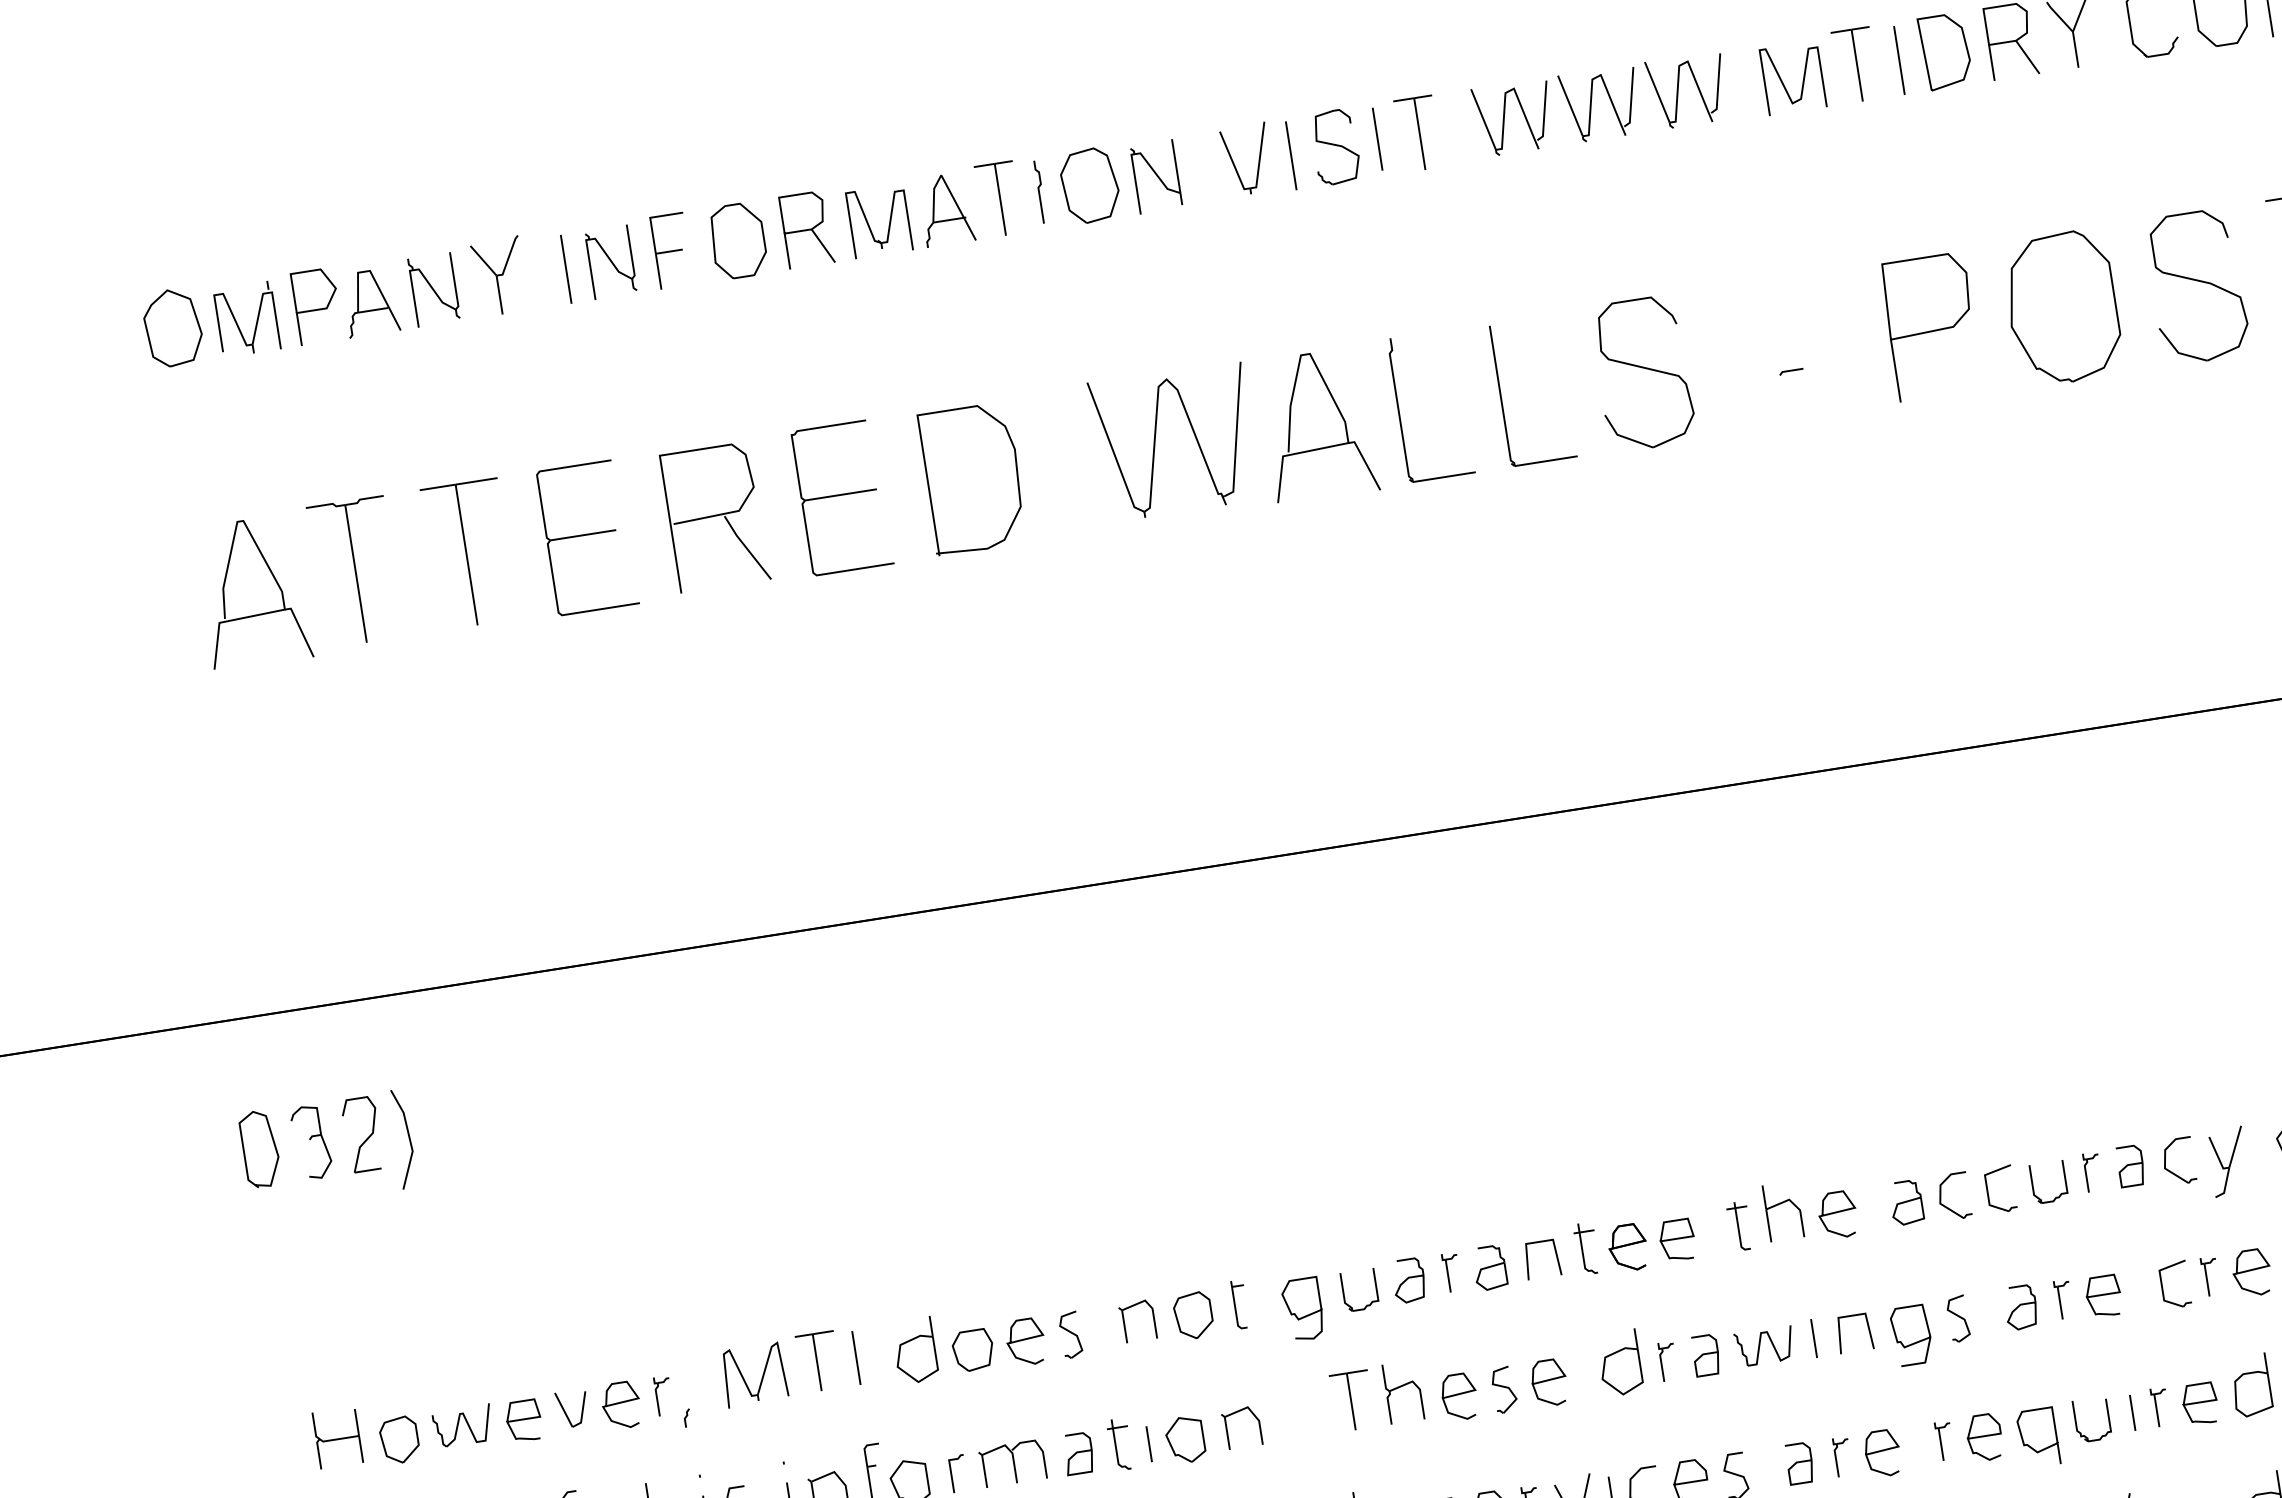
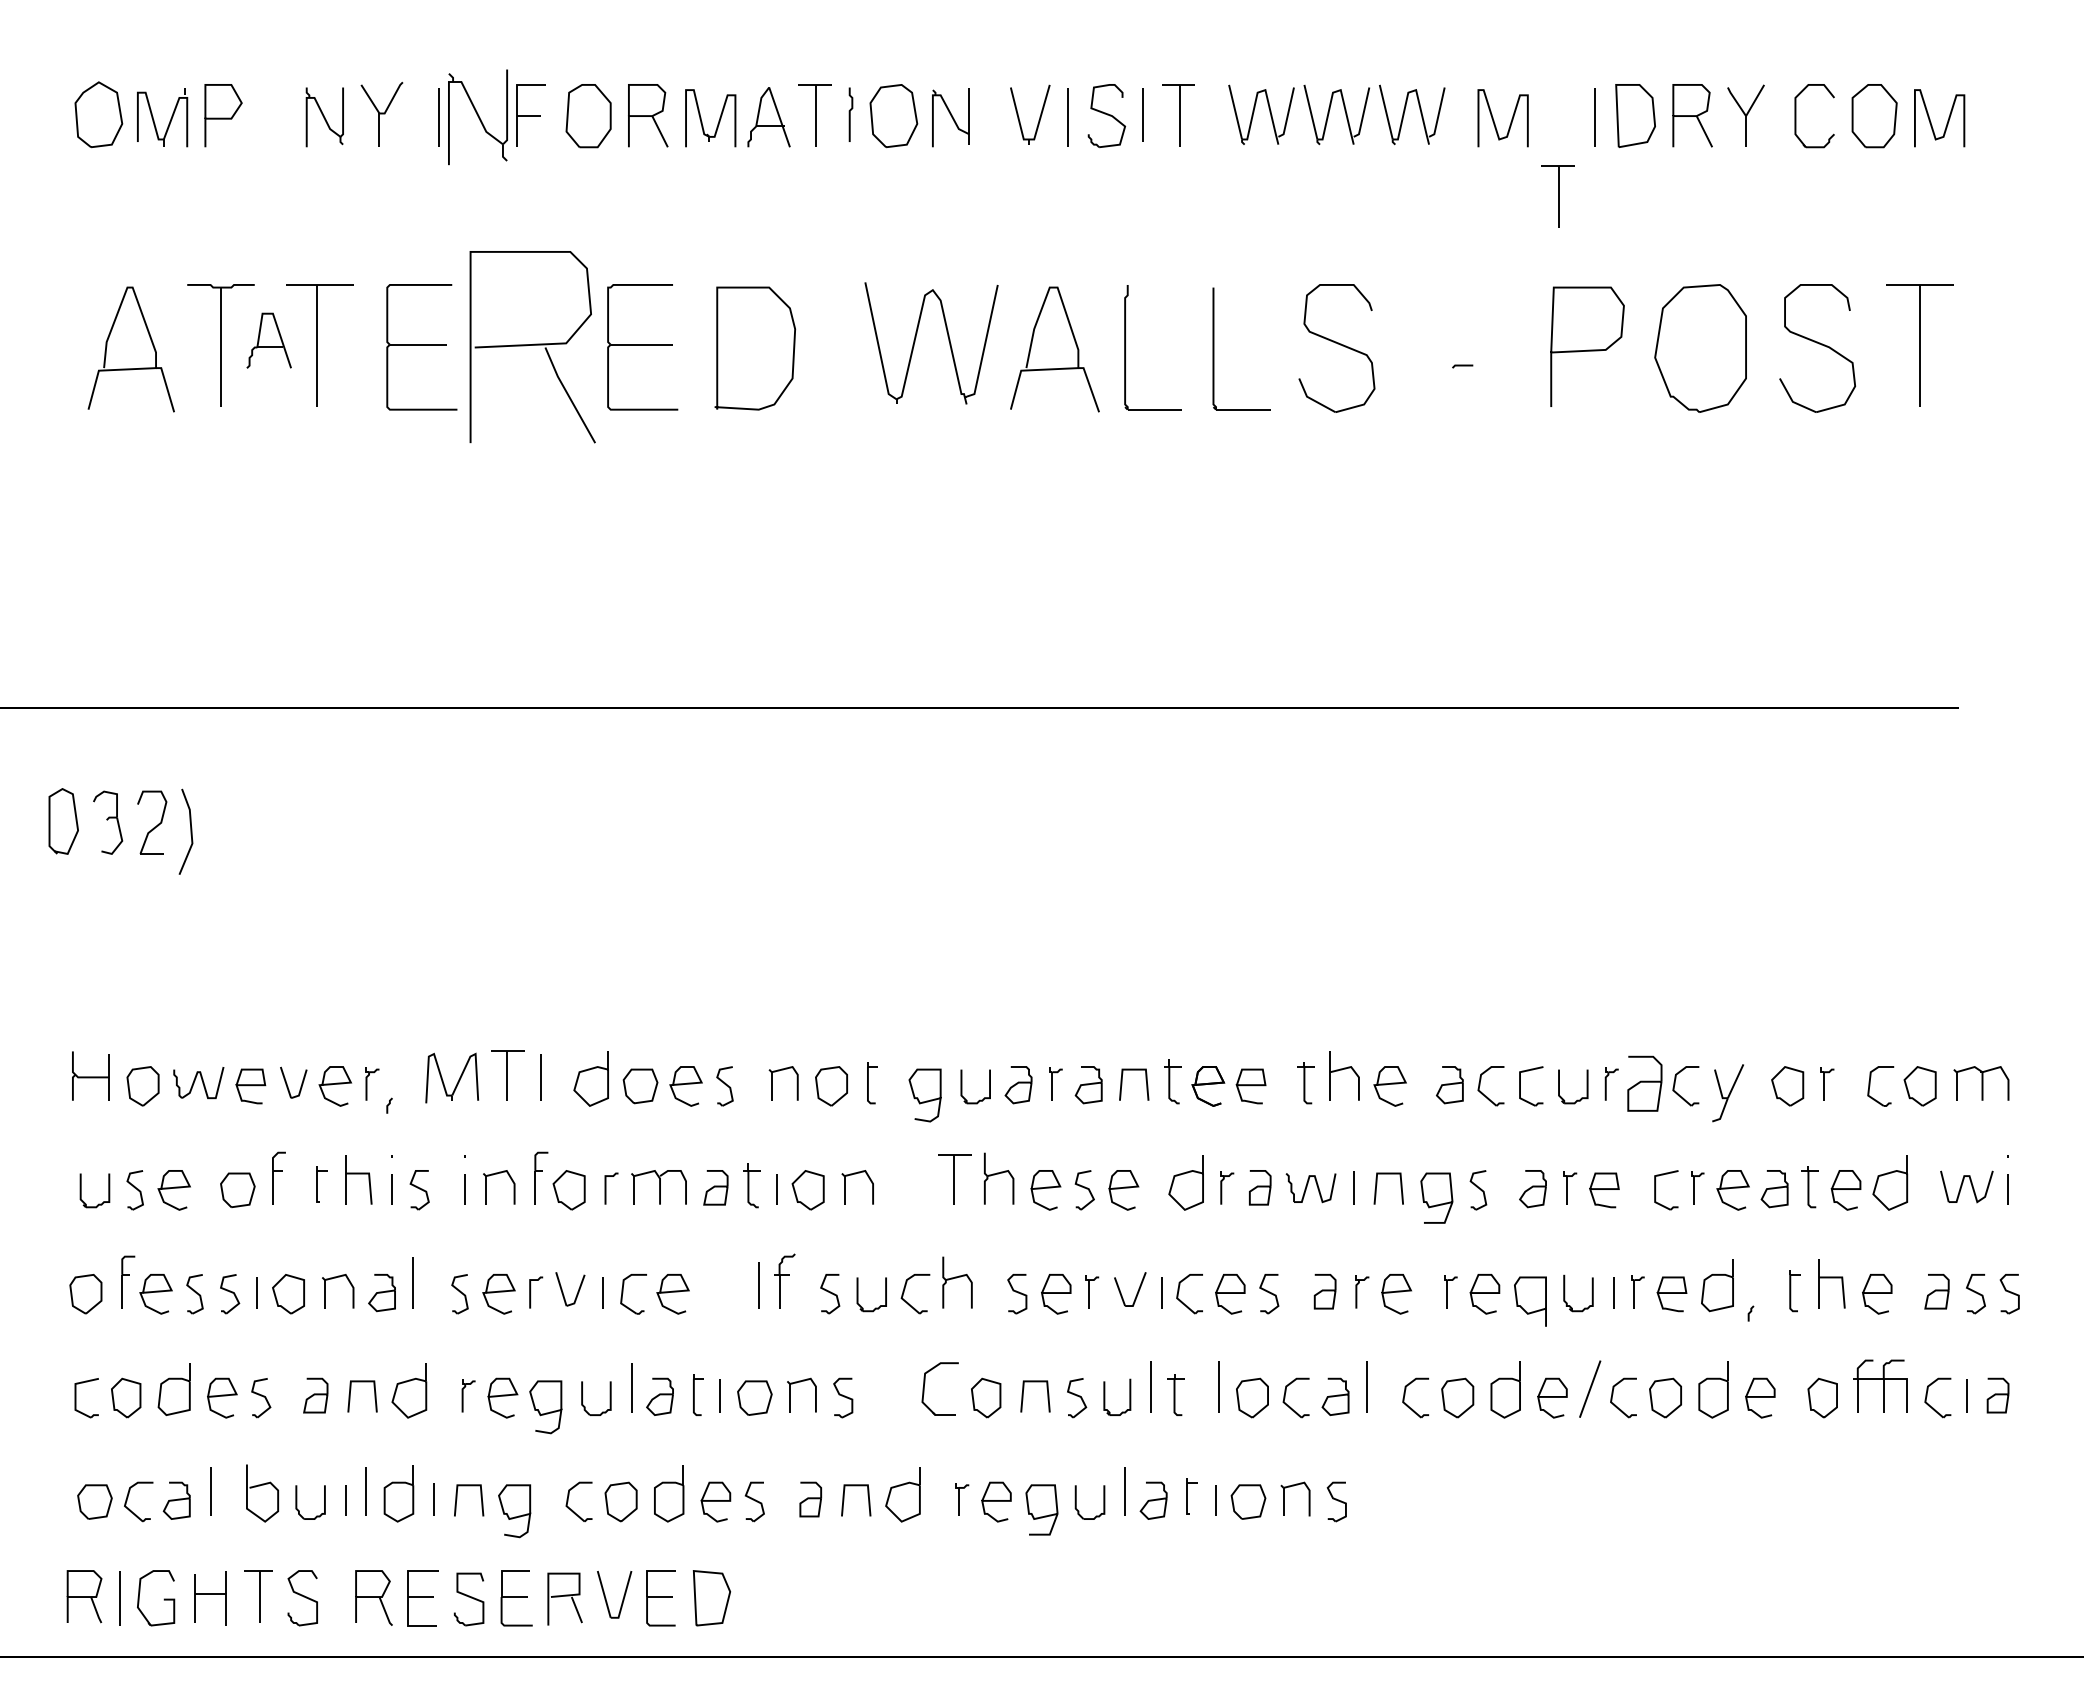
part: (1855, 65) -> (1557, 196), moved
part: (611, 262) -> (478, 117), size x1.6
part: (369, 302) -> (268, 340), moved
part: (715, 516) -> (532, 346), size x1.6
part: (2130, 1165) -> (1644, 1083), size x1.6

